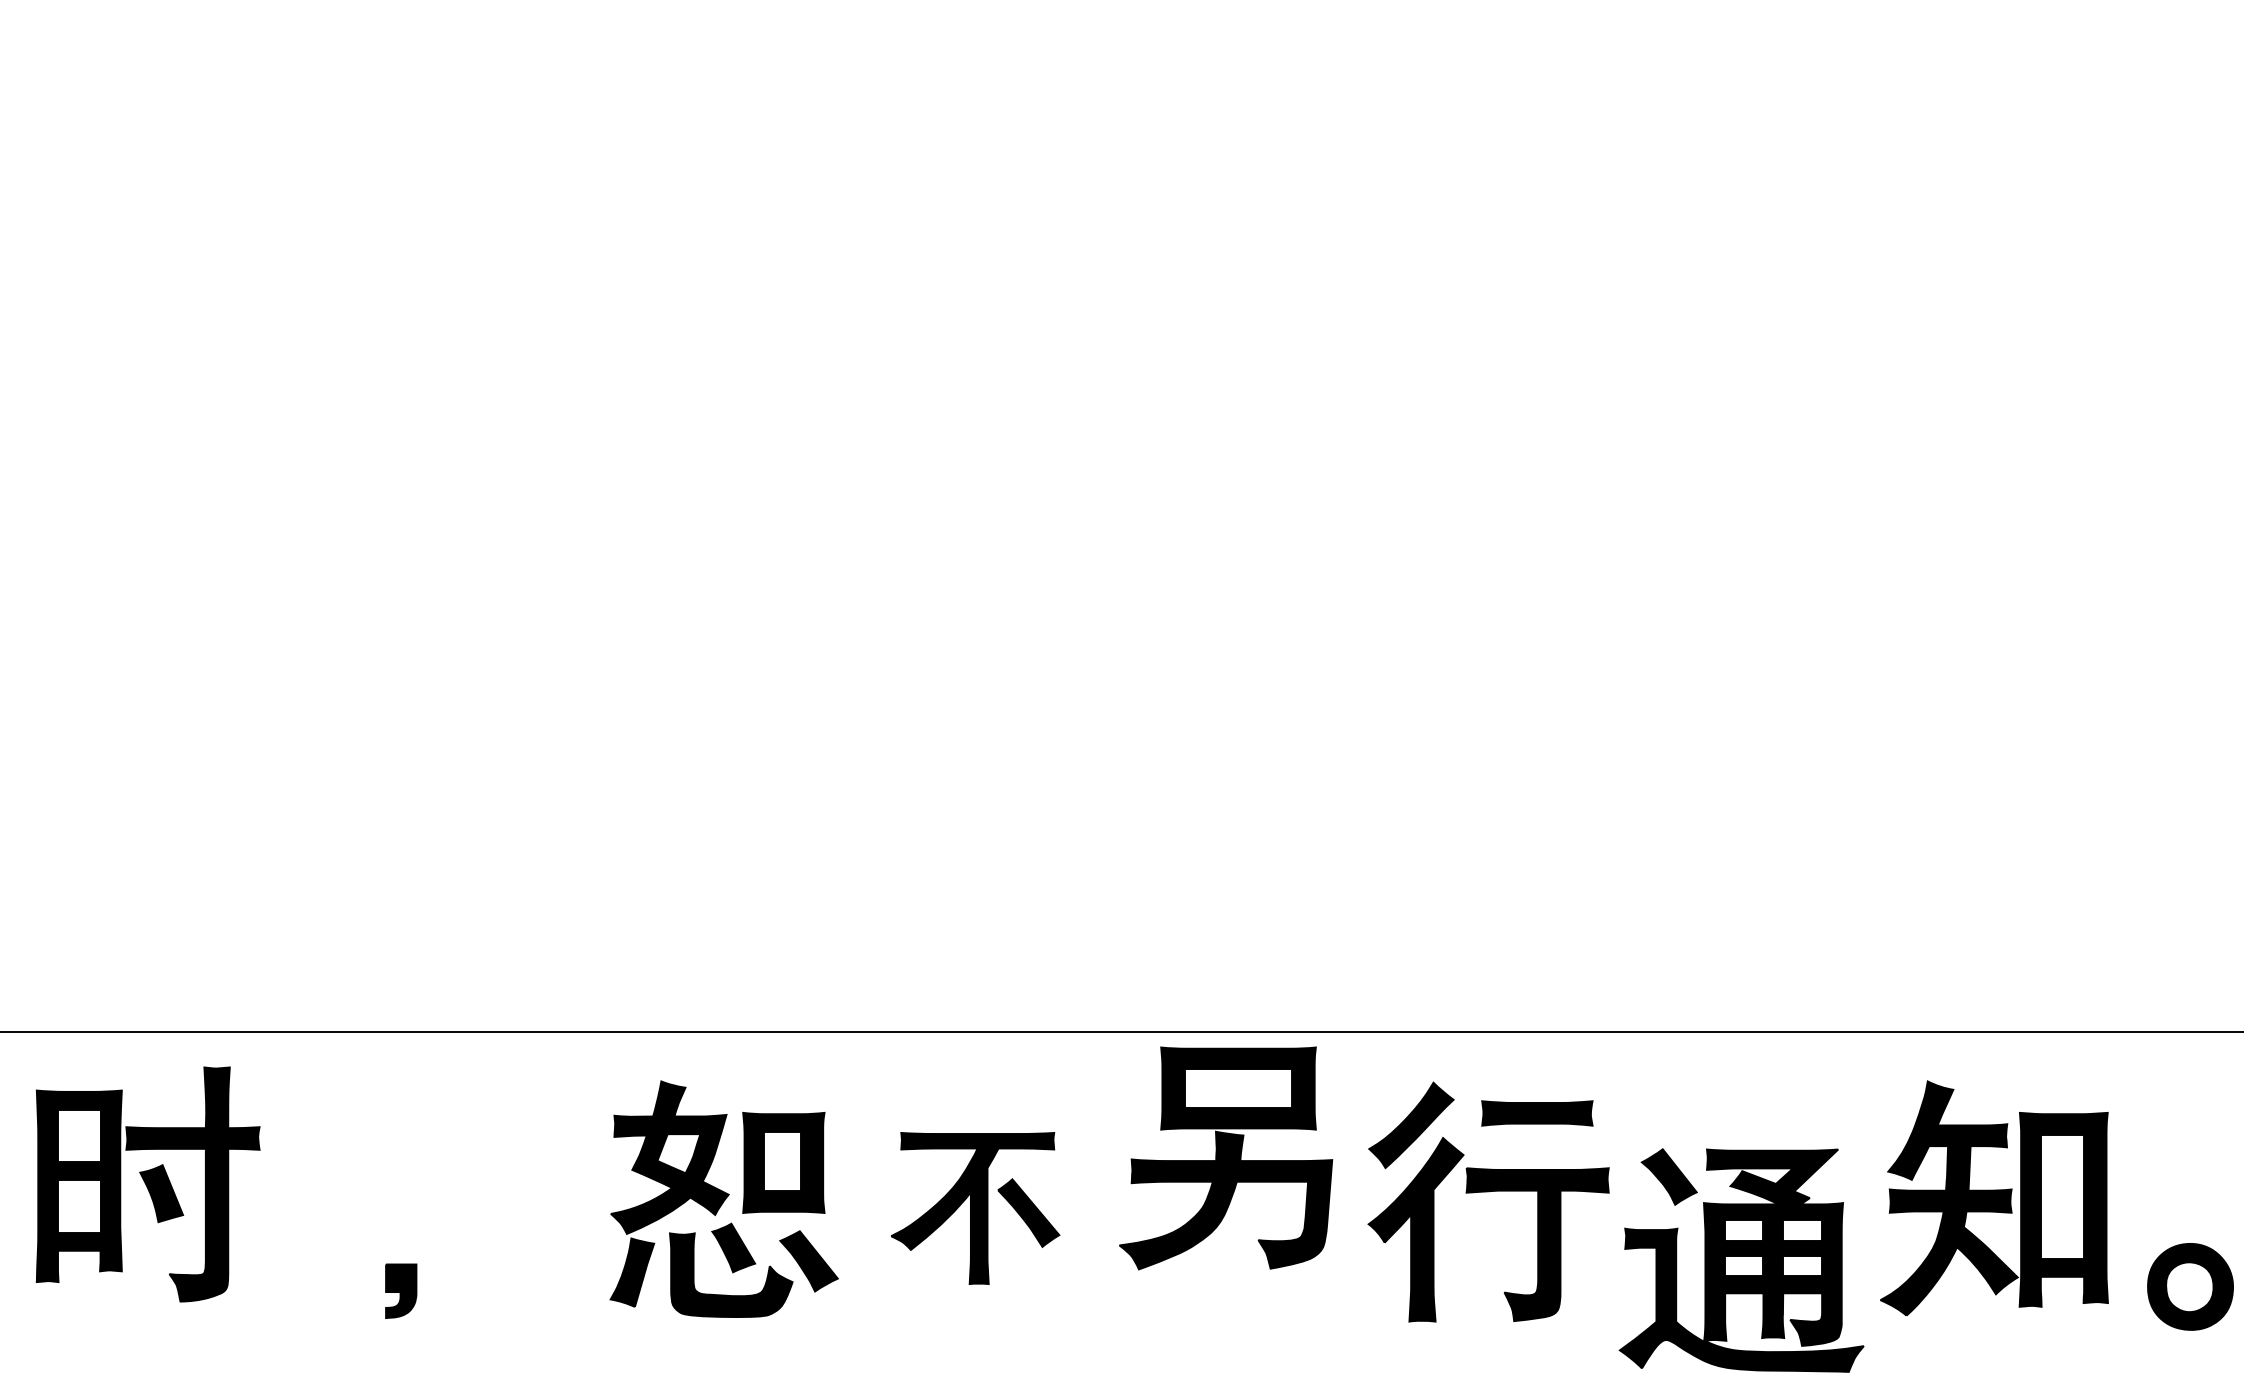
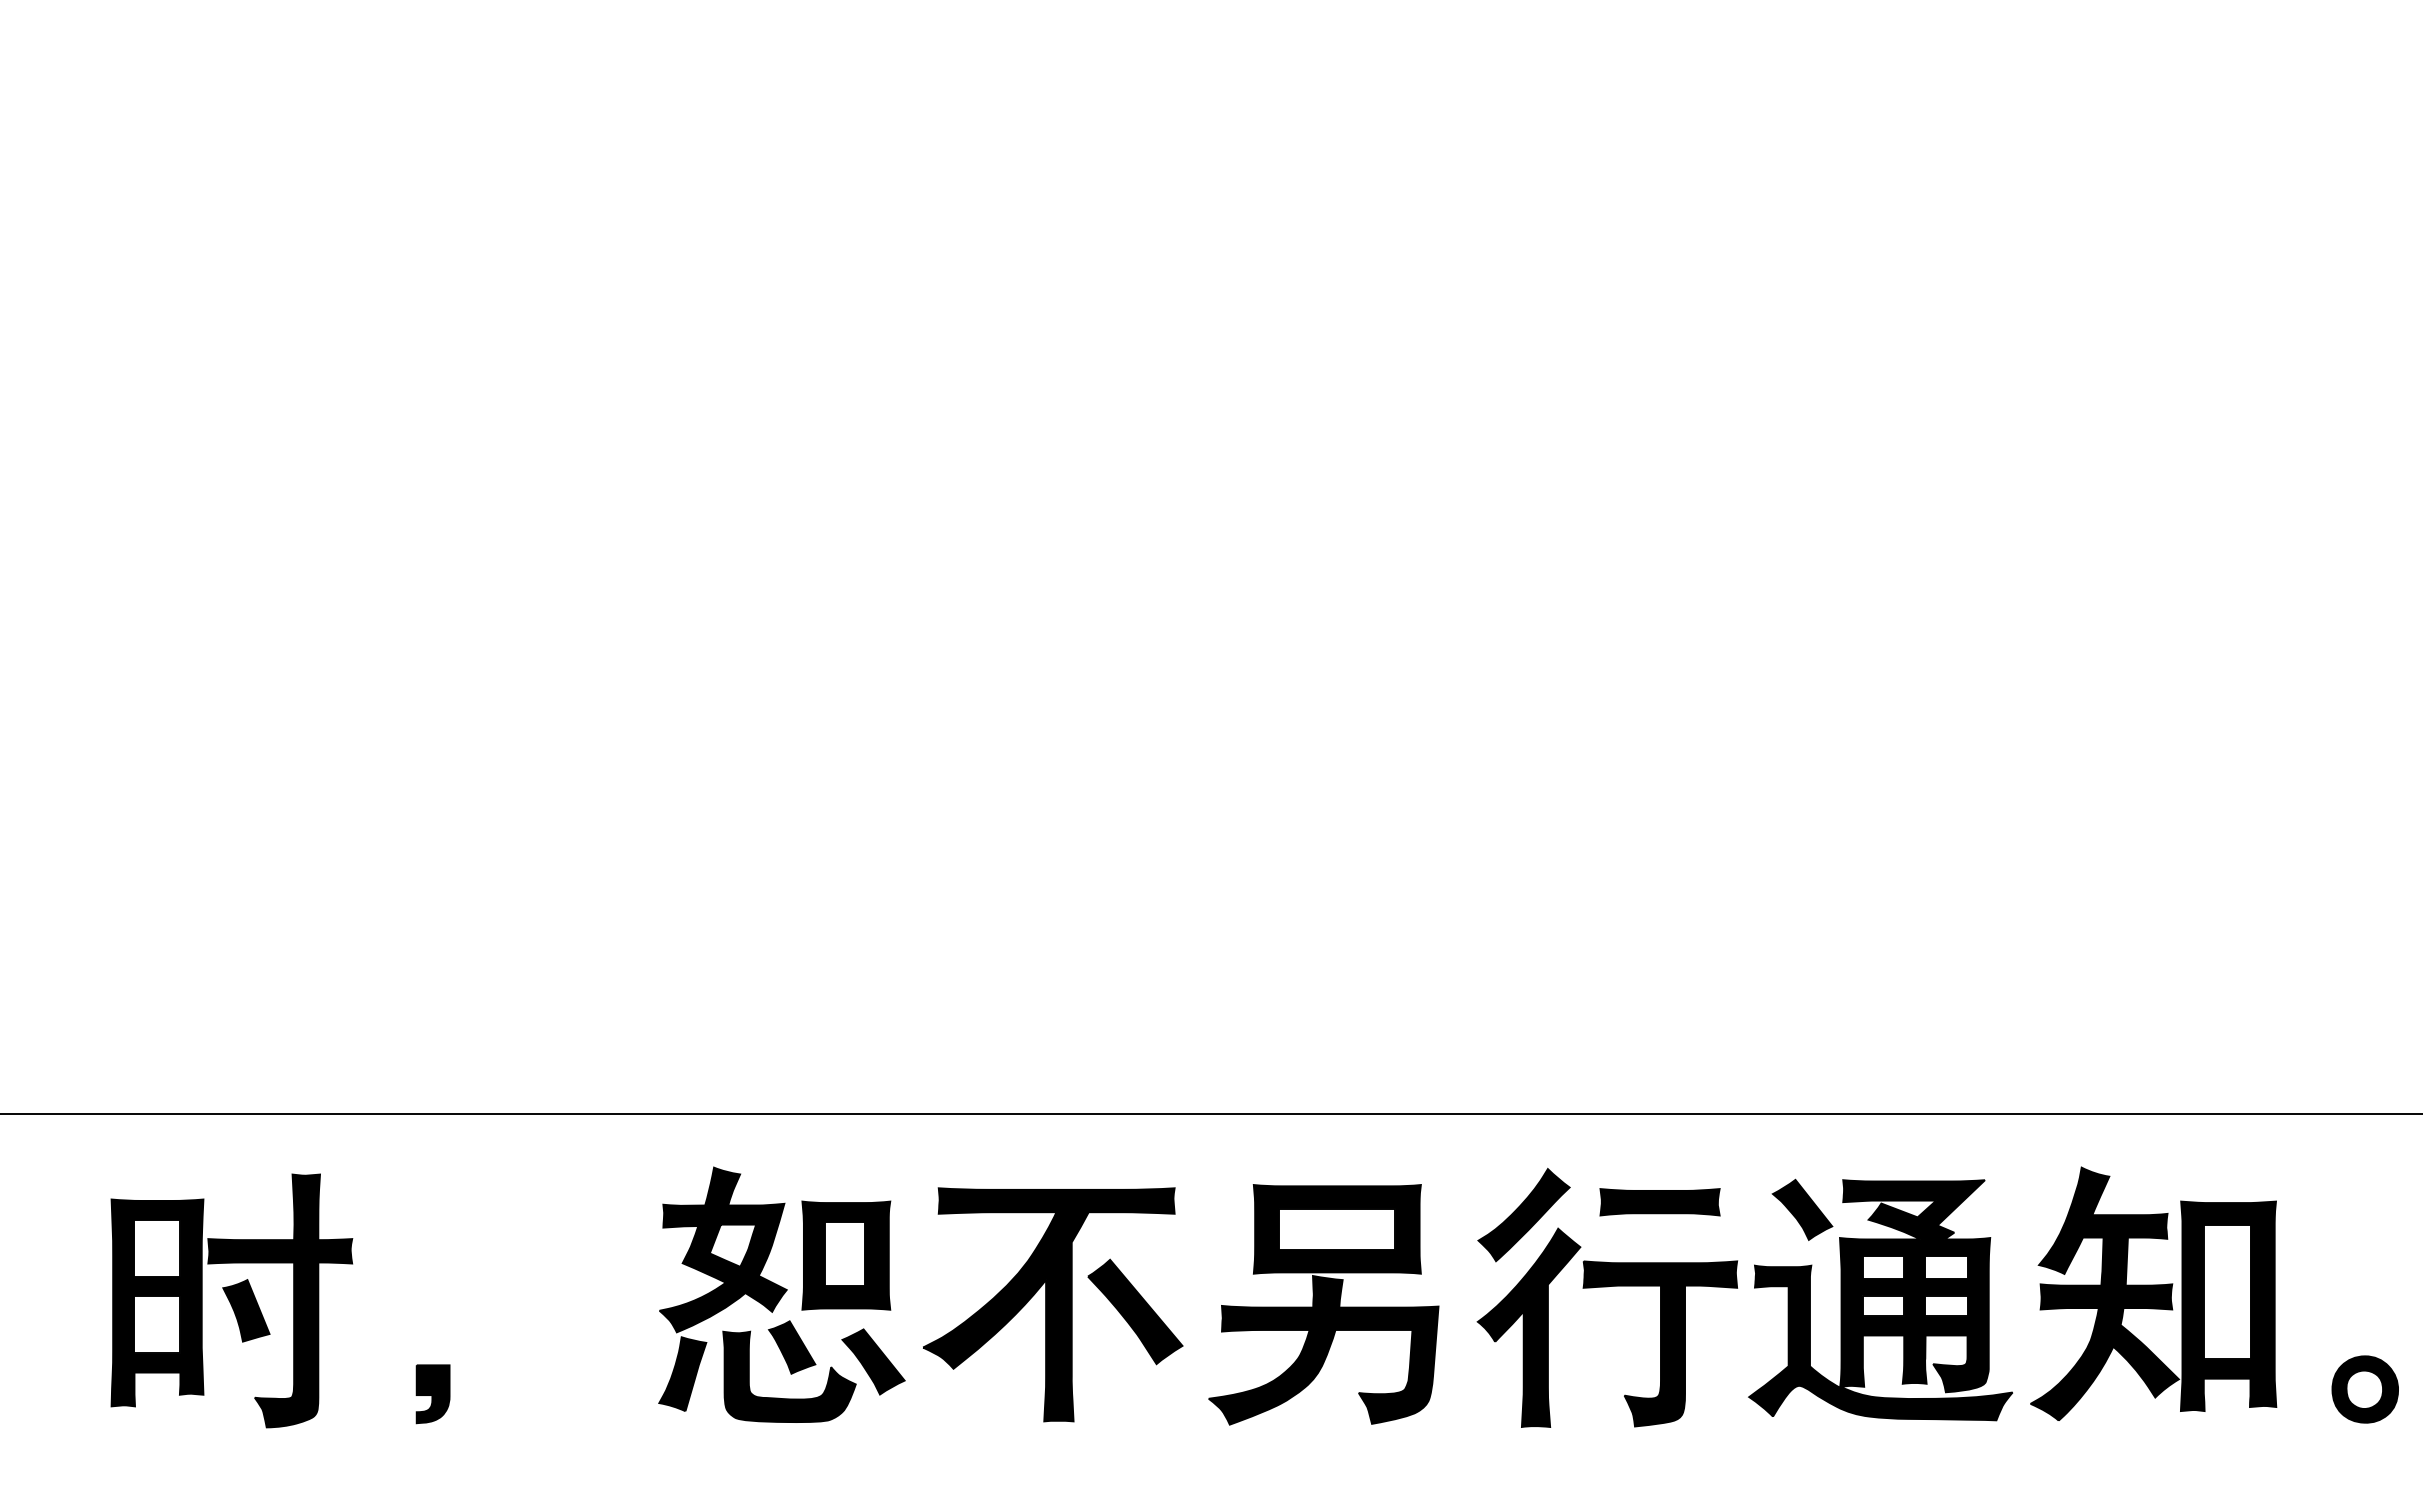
part: (1225, 1158) -> (1323, 1304), moved
part: (147, 1184) -> (231, 1300), moved
part: (975, 1208) -> (1053, 1304), size x1.43
part: (1741, 1260) -> (1880, 1299), moved
part: (2189, 1286) -> (2364, 1389), size x0.71

